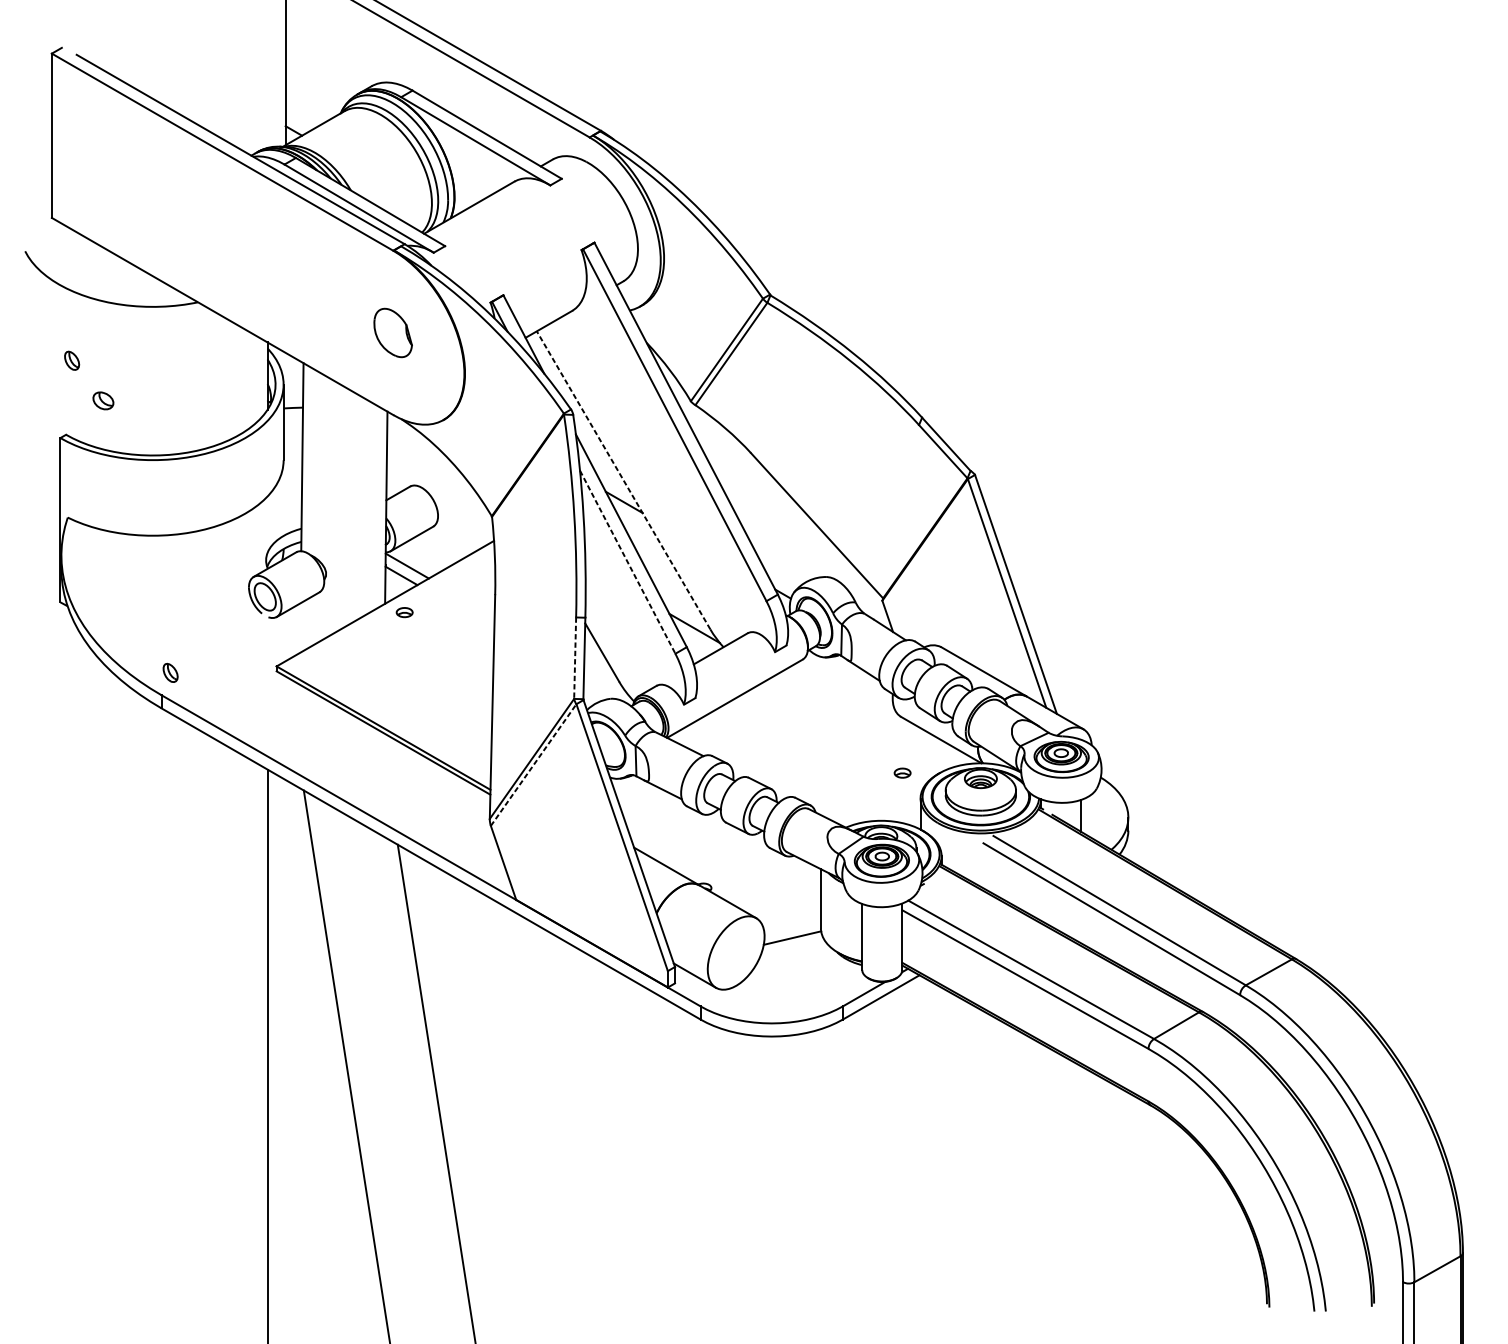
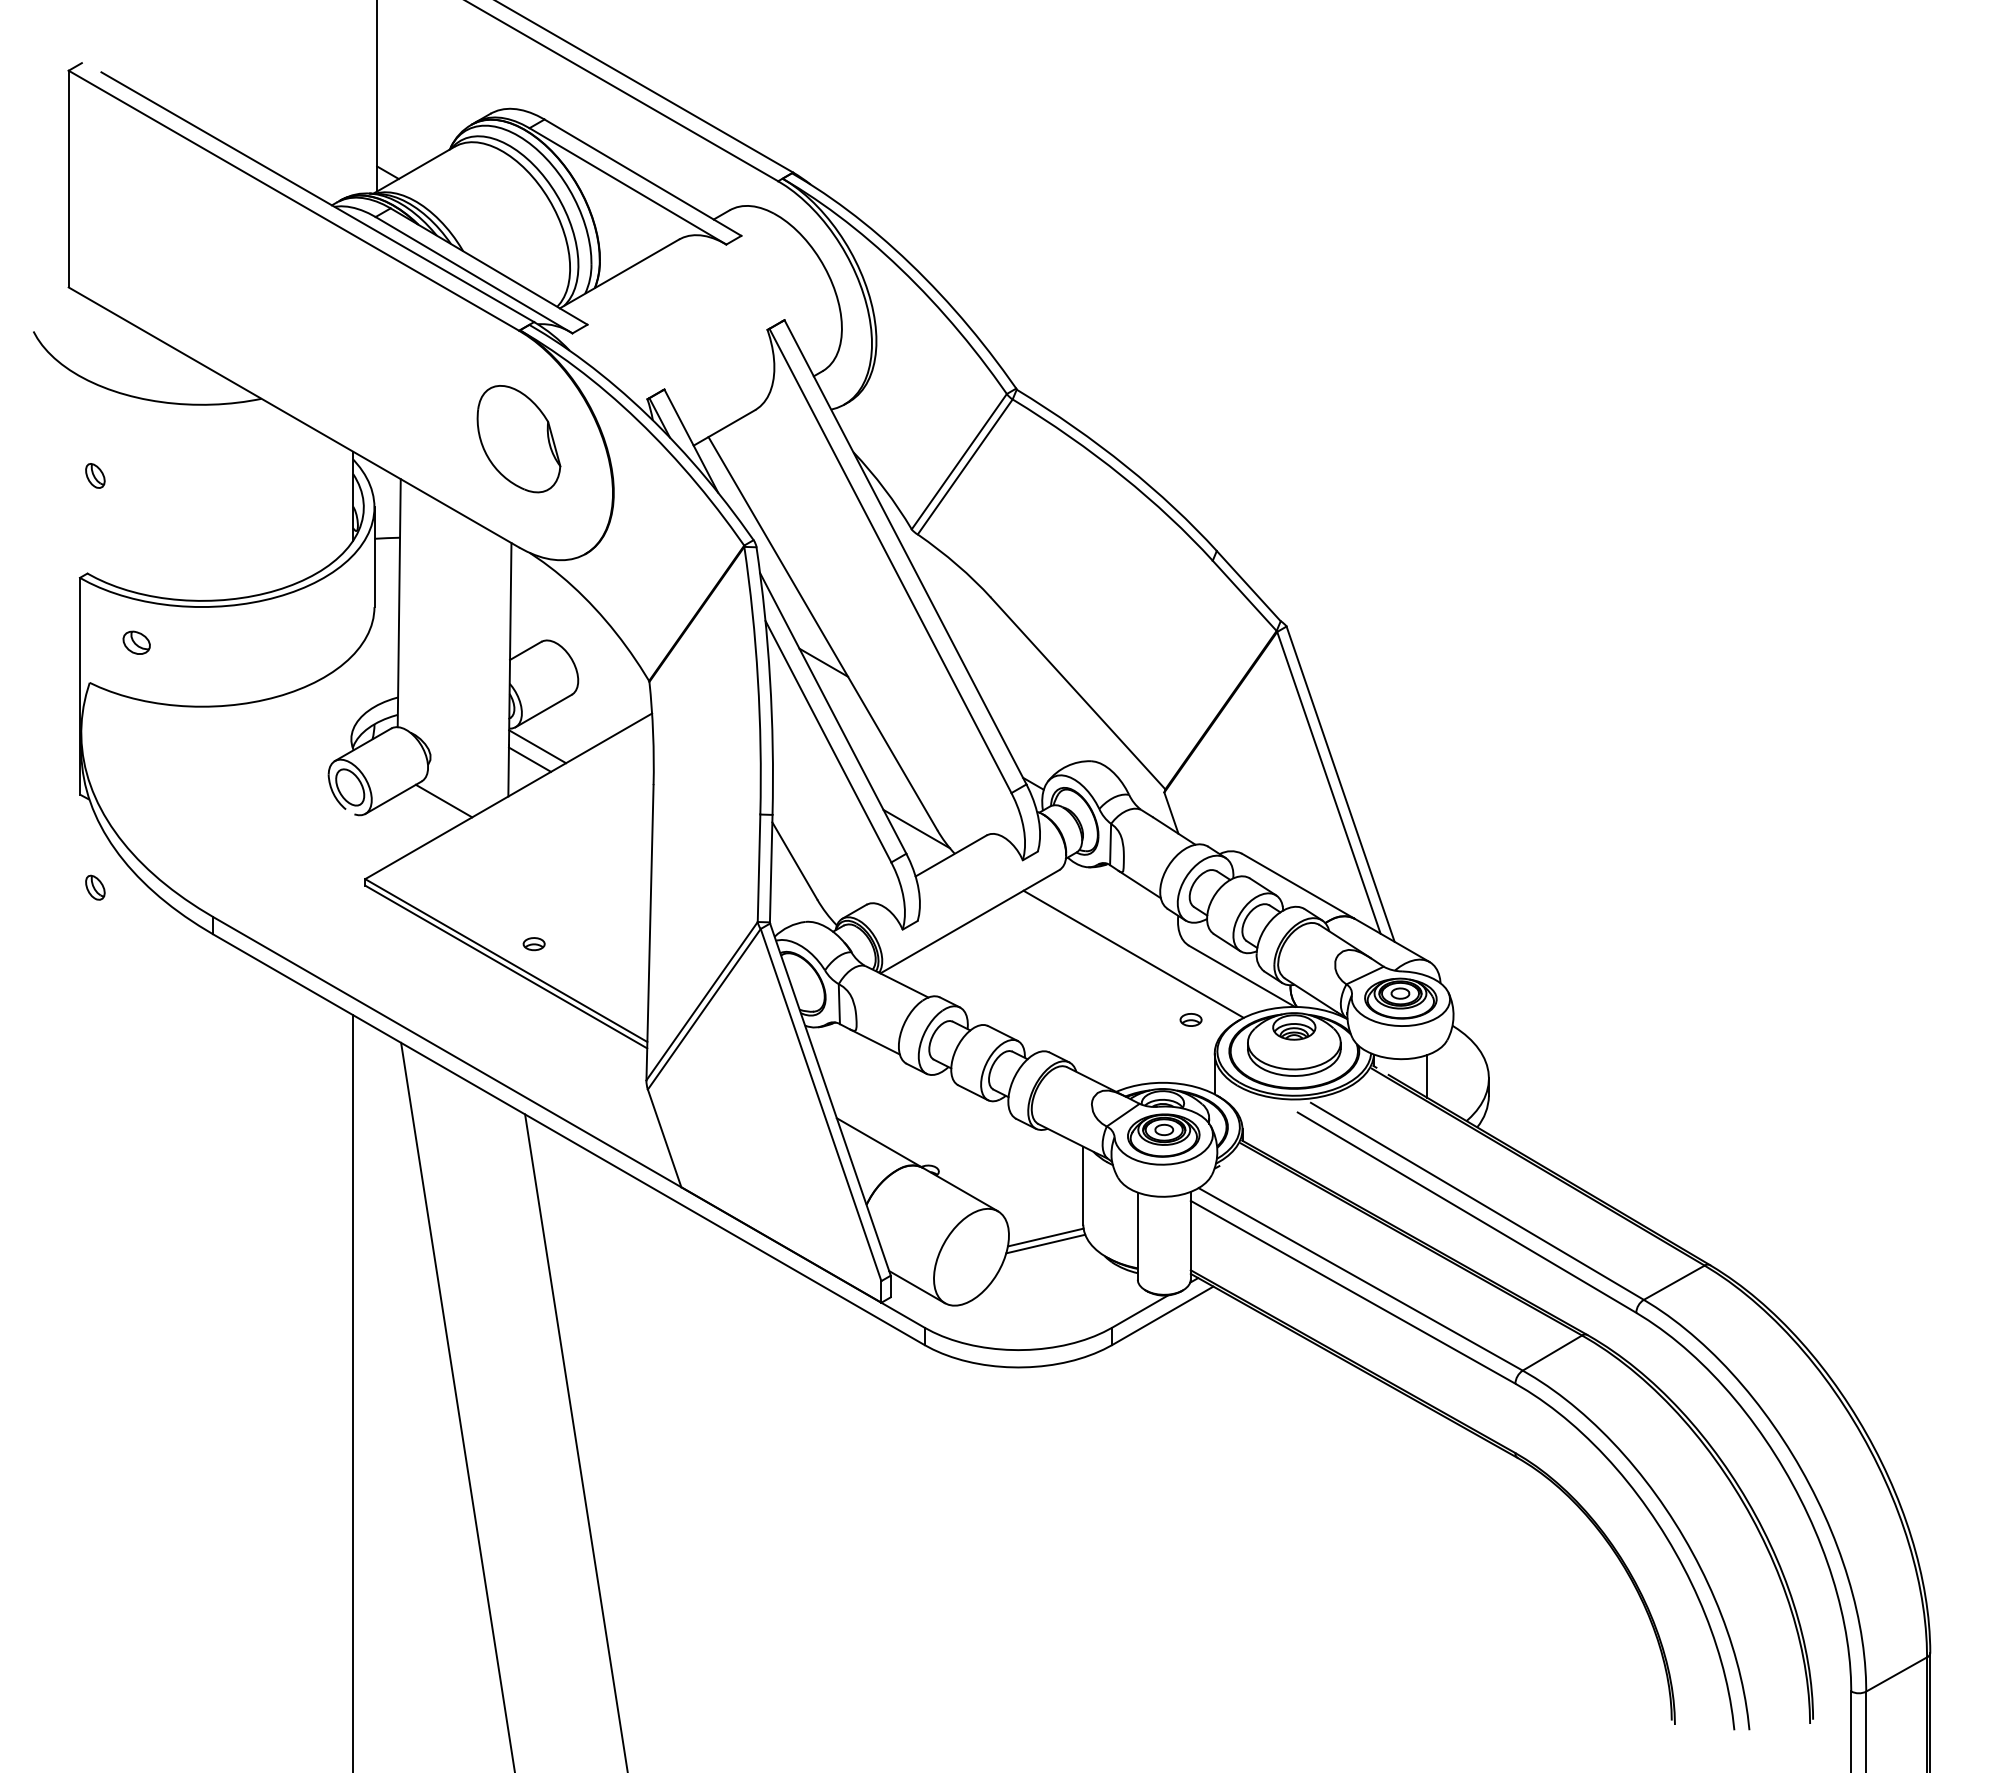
part: (392, 333) -> (518, 439), size x1.67
part: (103, 400) -> (136, 642), moved
line: (623, 480) -> (822, 633), dashed -> solid
line: (627, 562) -> (828, 742), dashed -> solid
line: (335, 606) -> (443, 800), added
part: (404, 612) -> (533, 944), moved
line: (575, 658) -> (759, 868), dashed -> solid
part: (170, 672) -> (95, 887), moved
line: (858, 722) -> (1133, 953), added
line: (533, 764) -> (704, 1008), dashed -> solid
line: (792, 942) -> (1045, 1243), added

